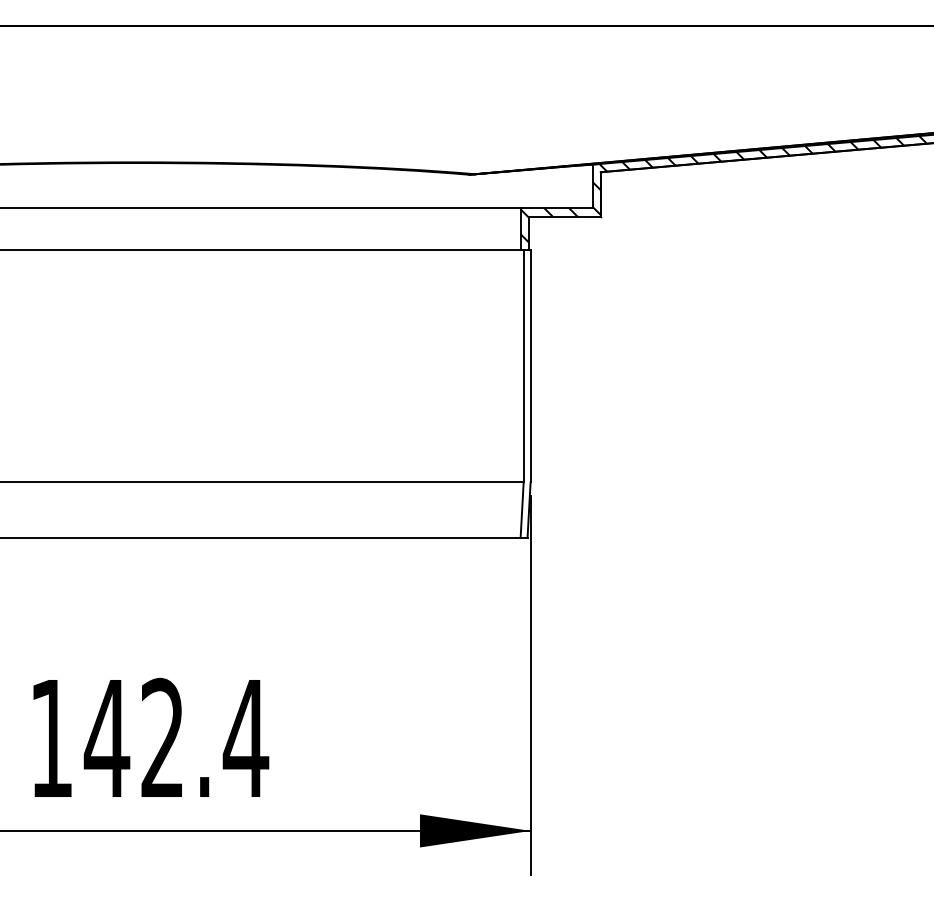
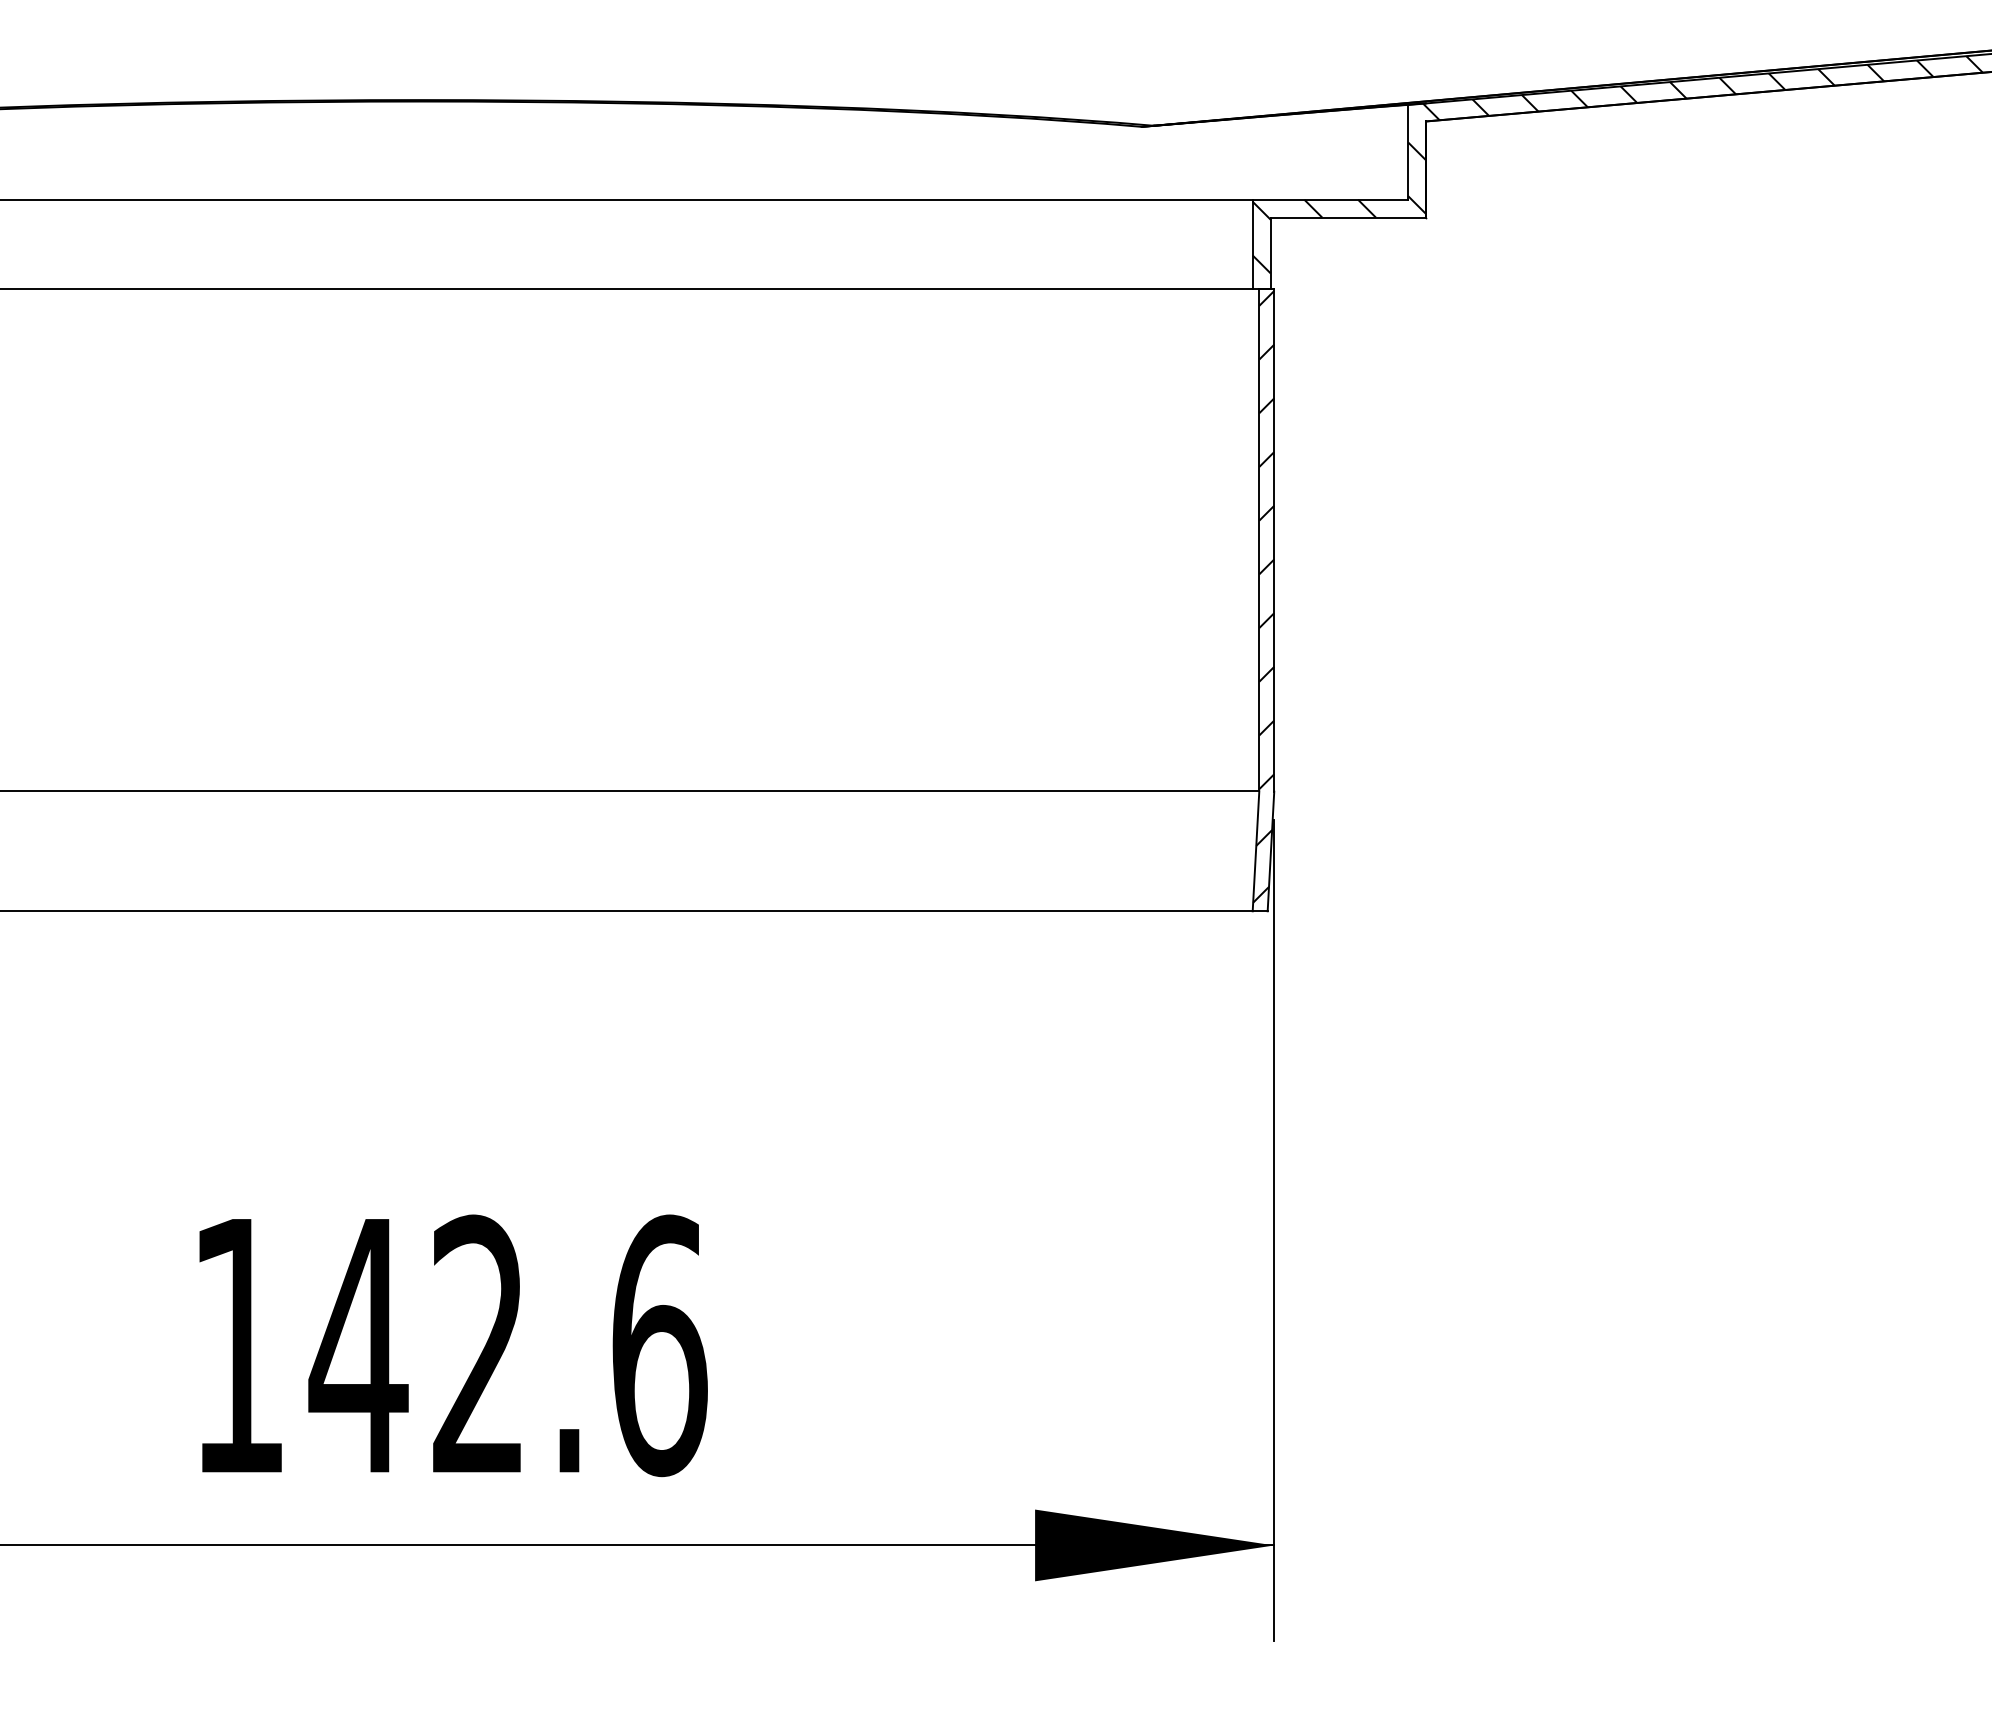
hatch: (525, 391) -> (1263, 595), added
text: (245, 738) -> (657, 1345), 142.4 -> 142.6

